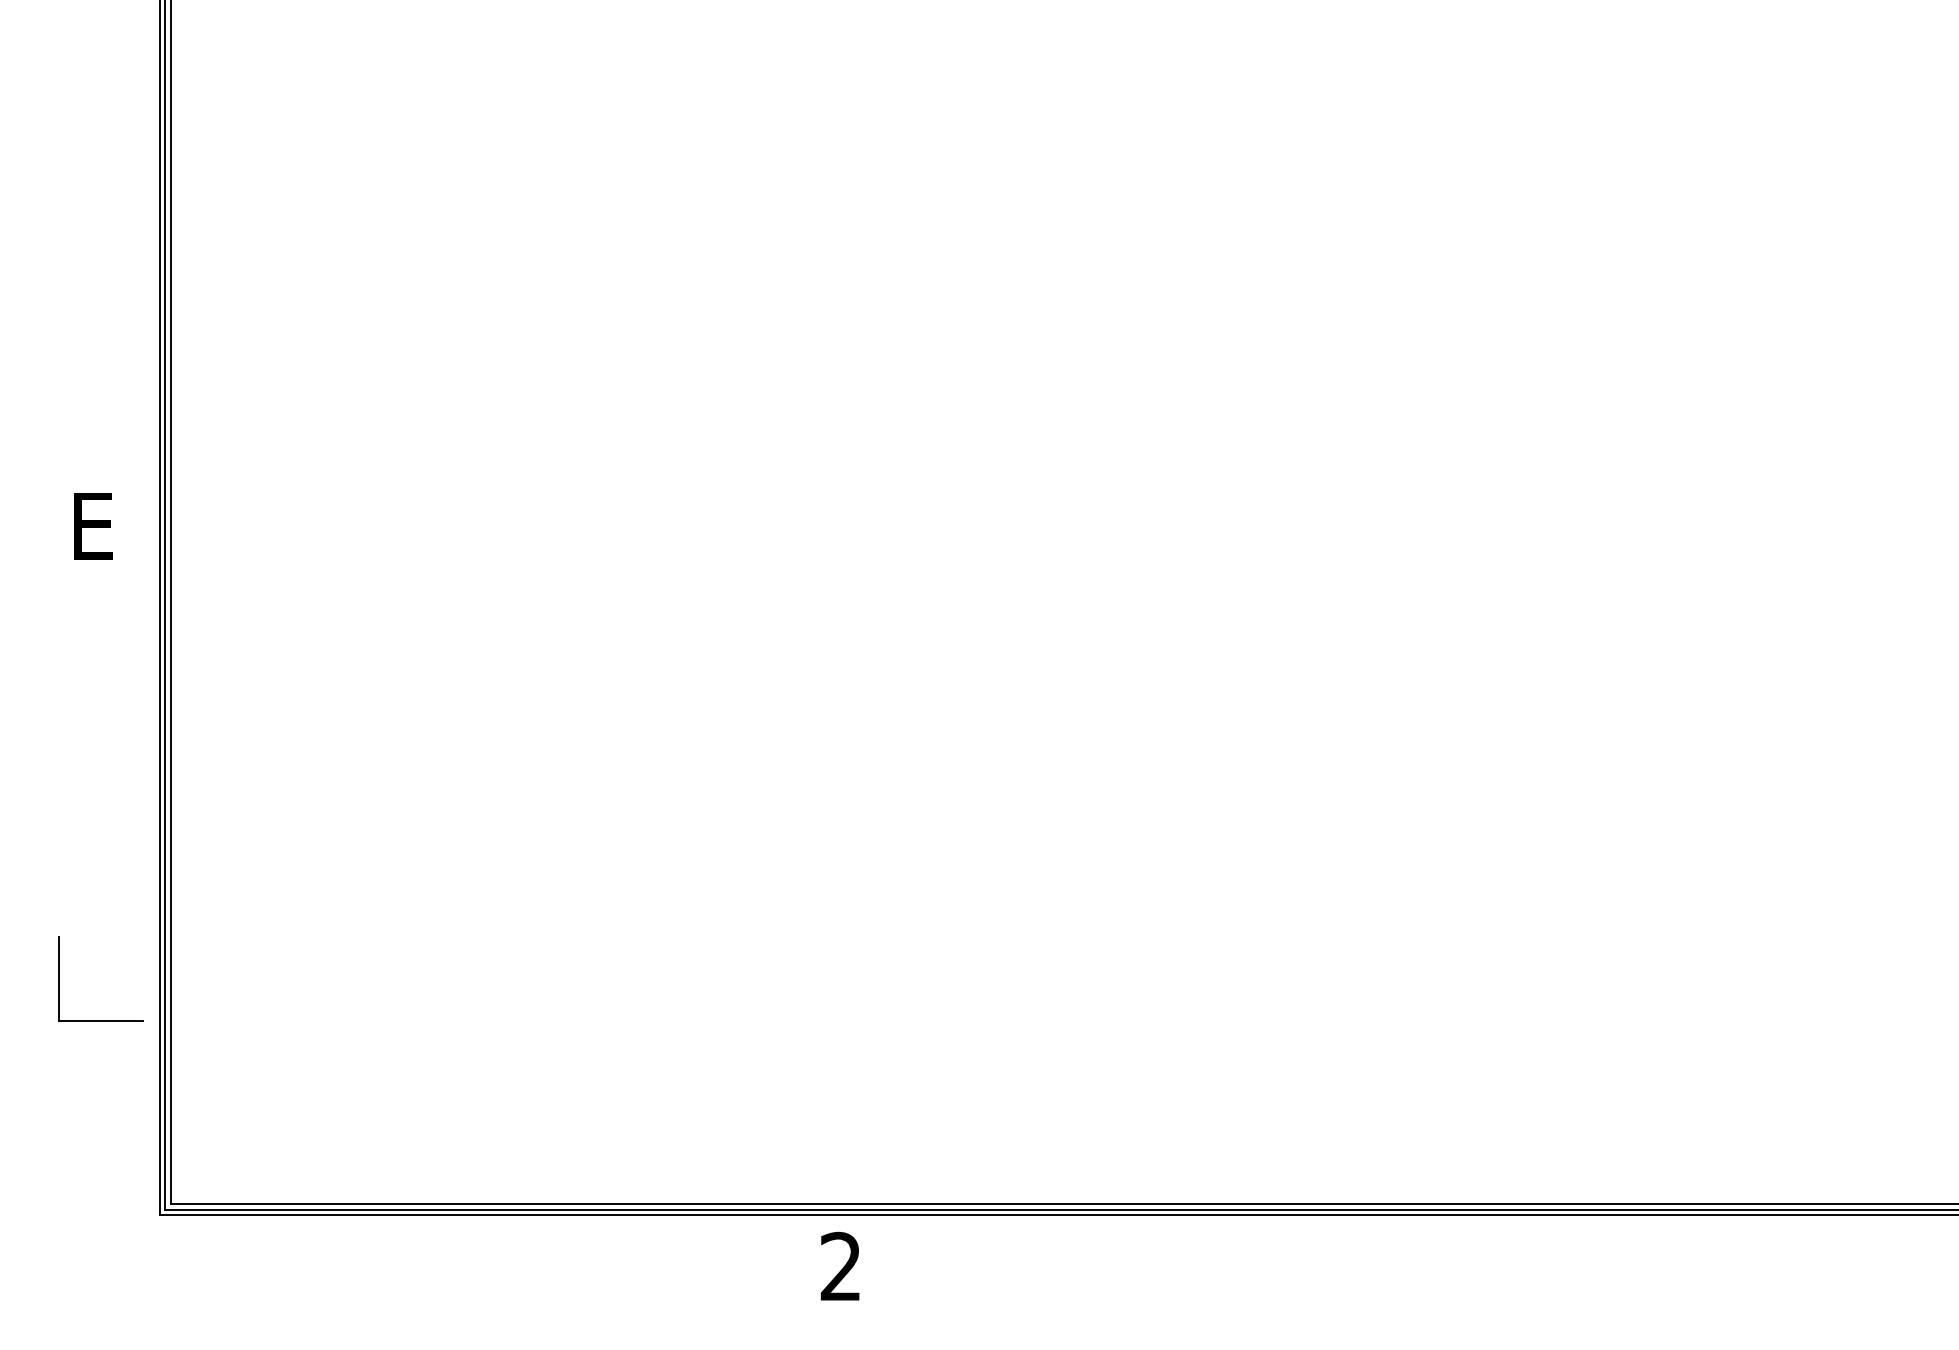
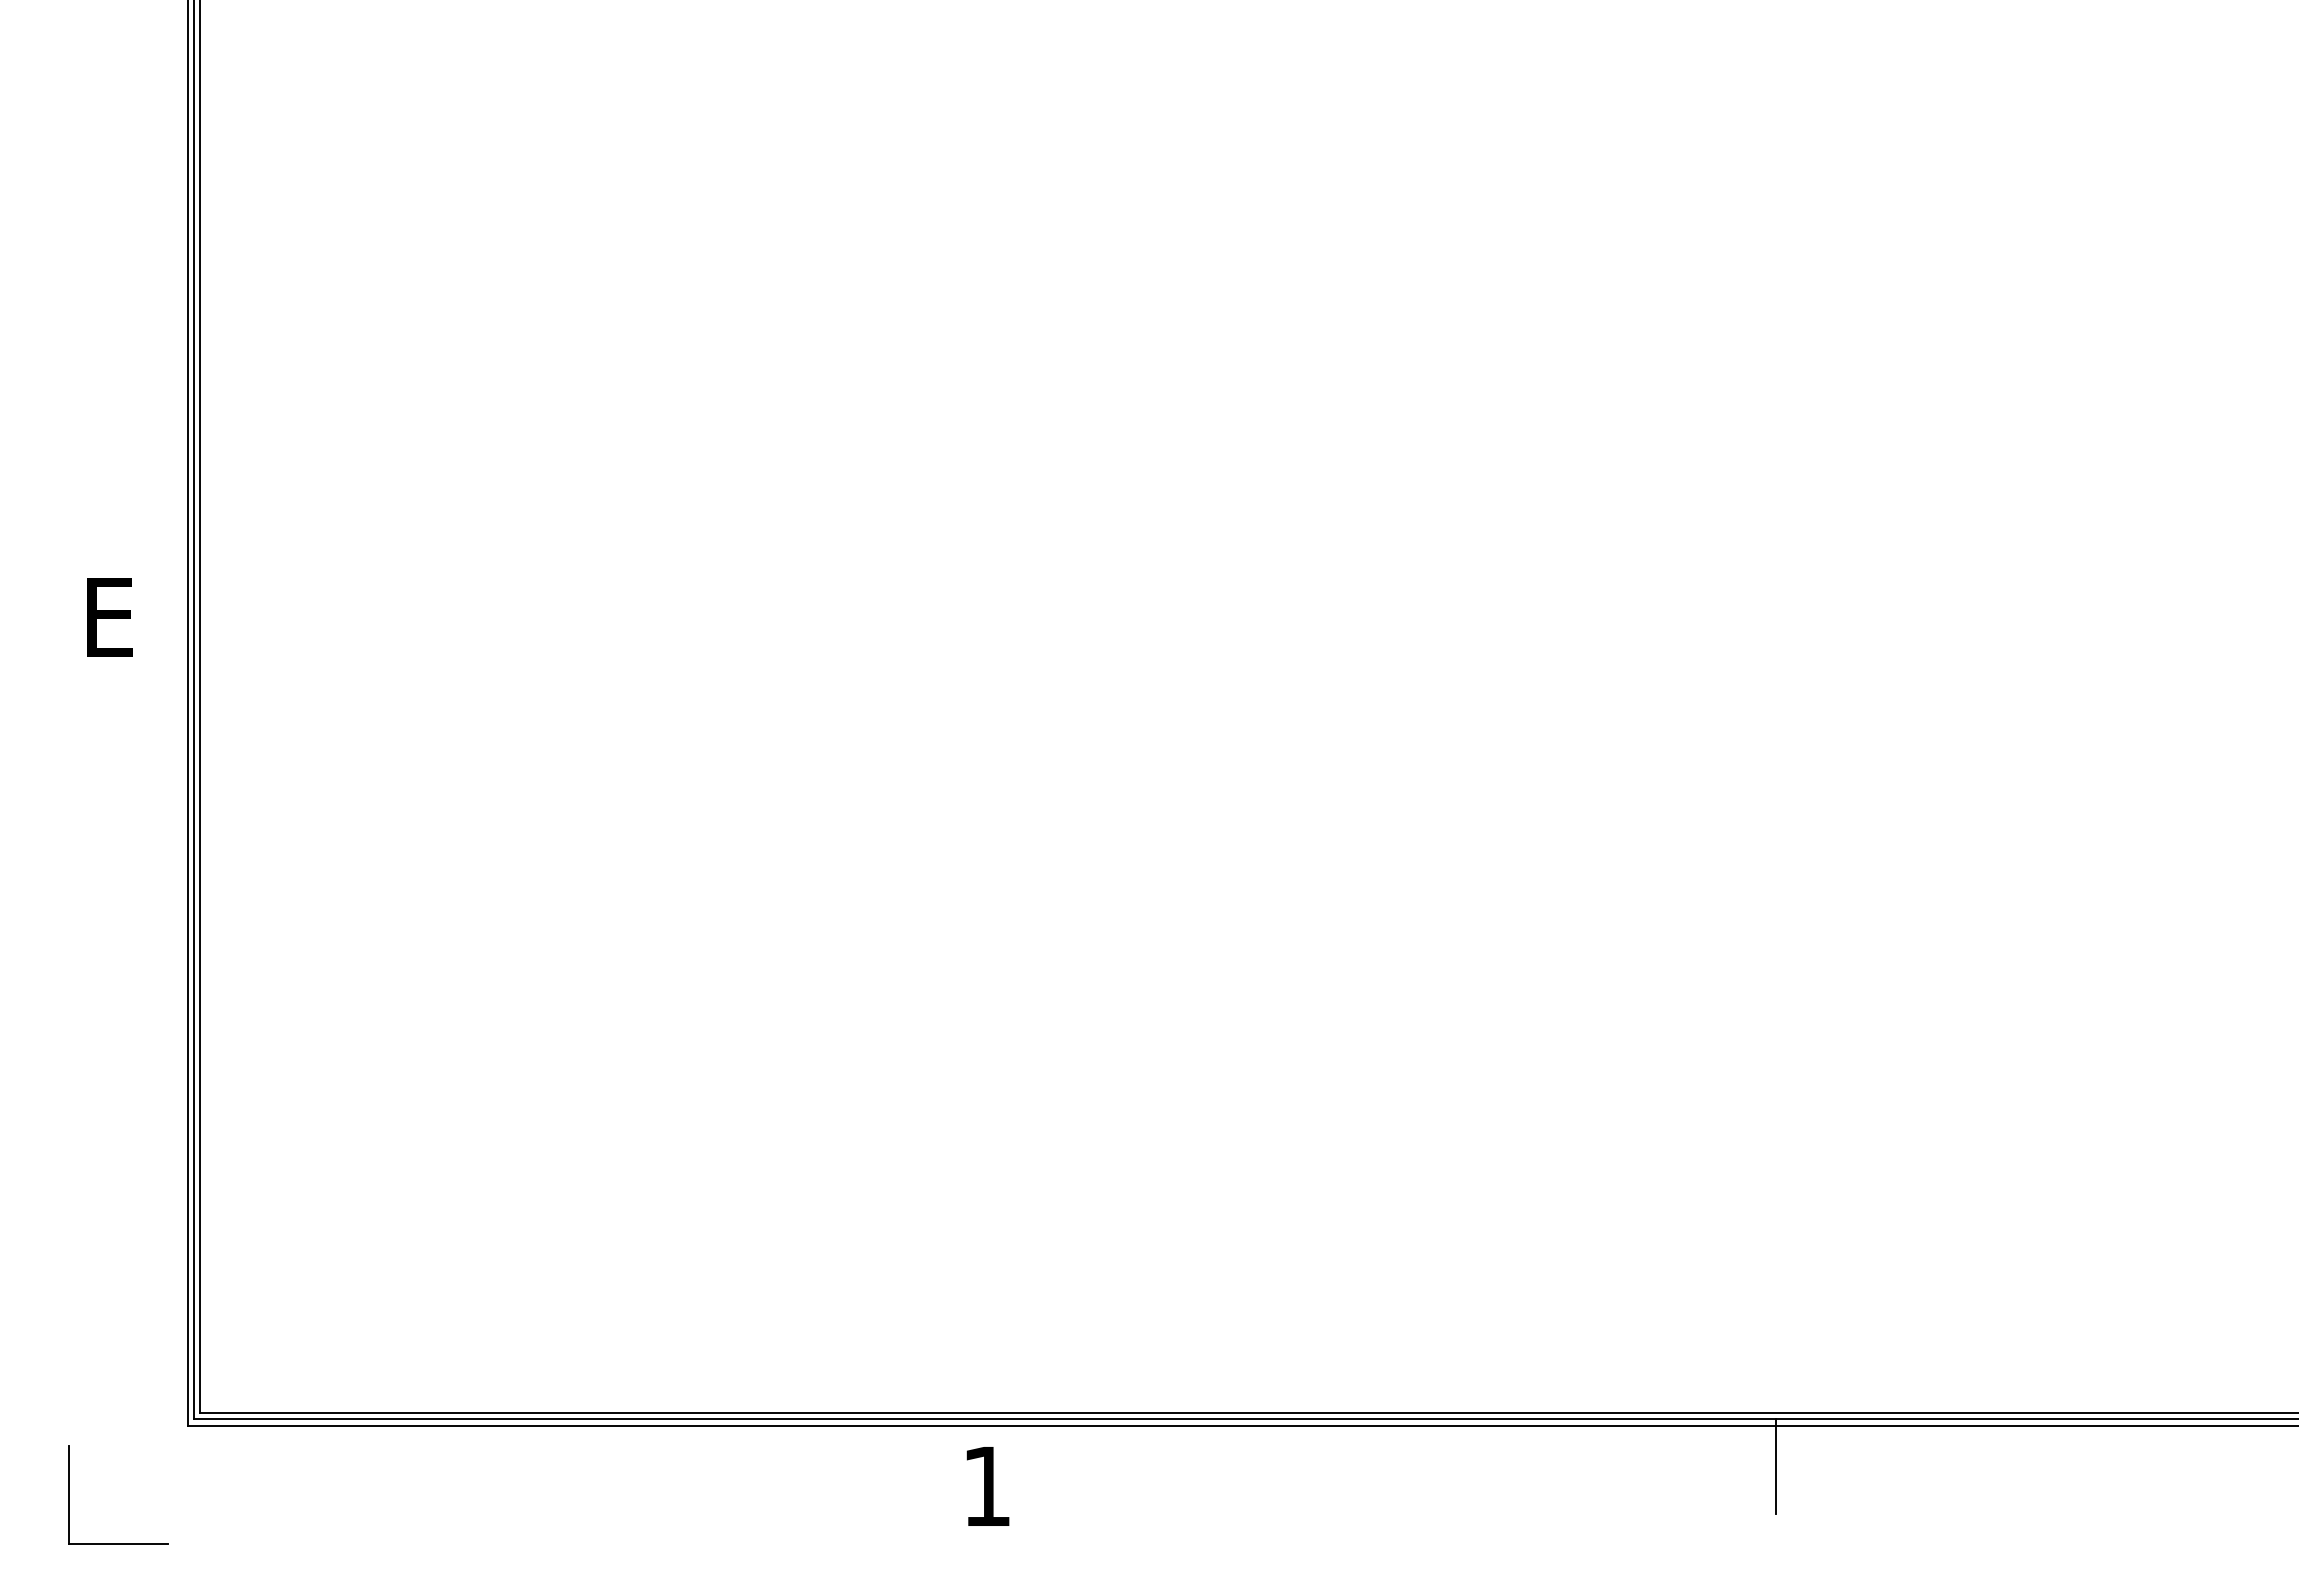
part: (59, 978) -> (69, 1494), moved
line: (1512, 1249) -> (1775, 1466), added
text: (840, 1265) -> (986, 1485), 2 -> 1

